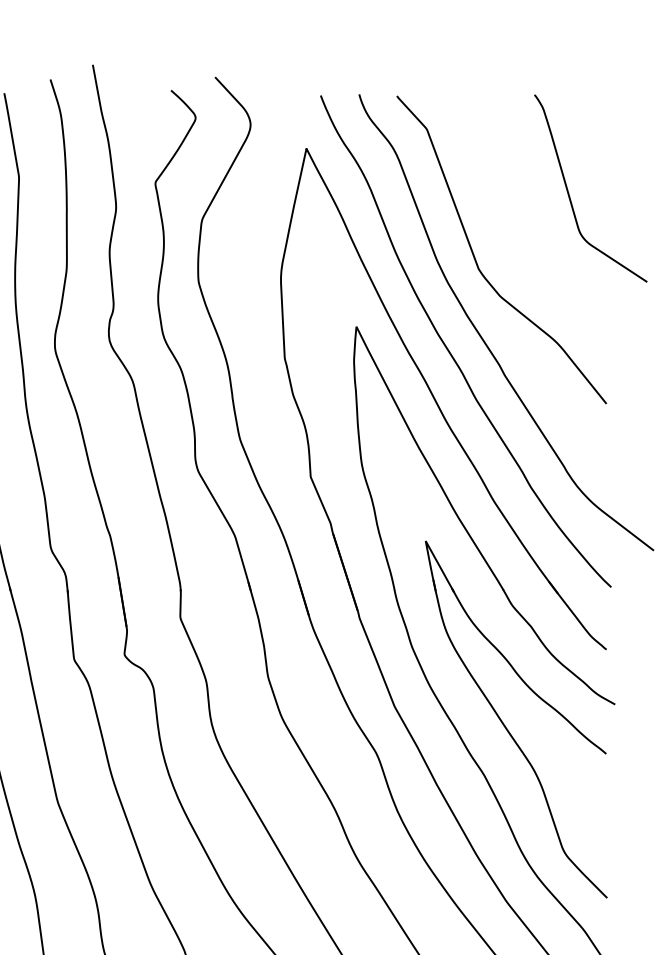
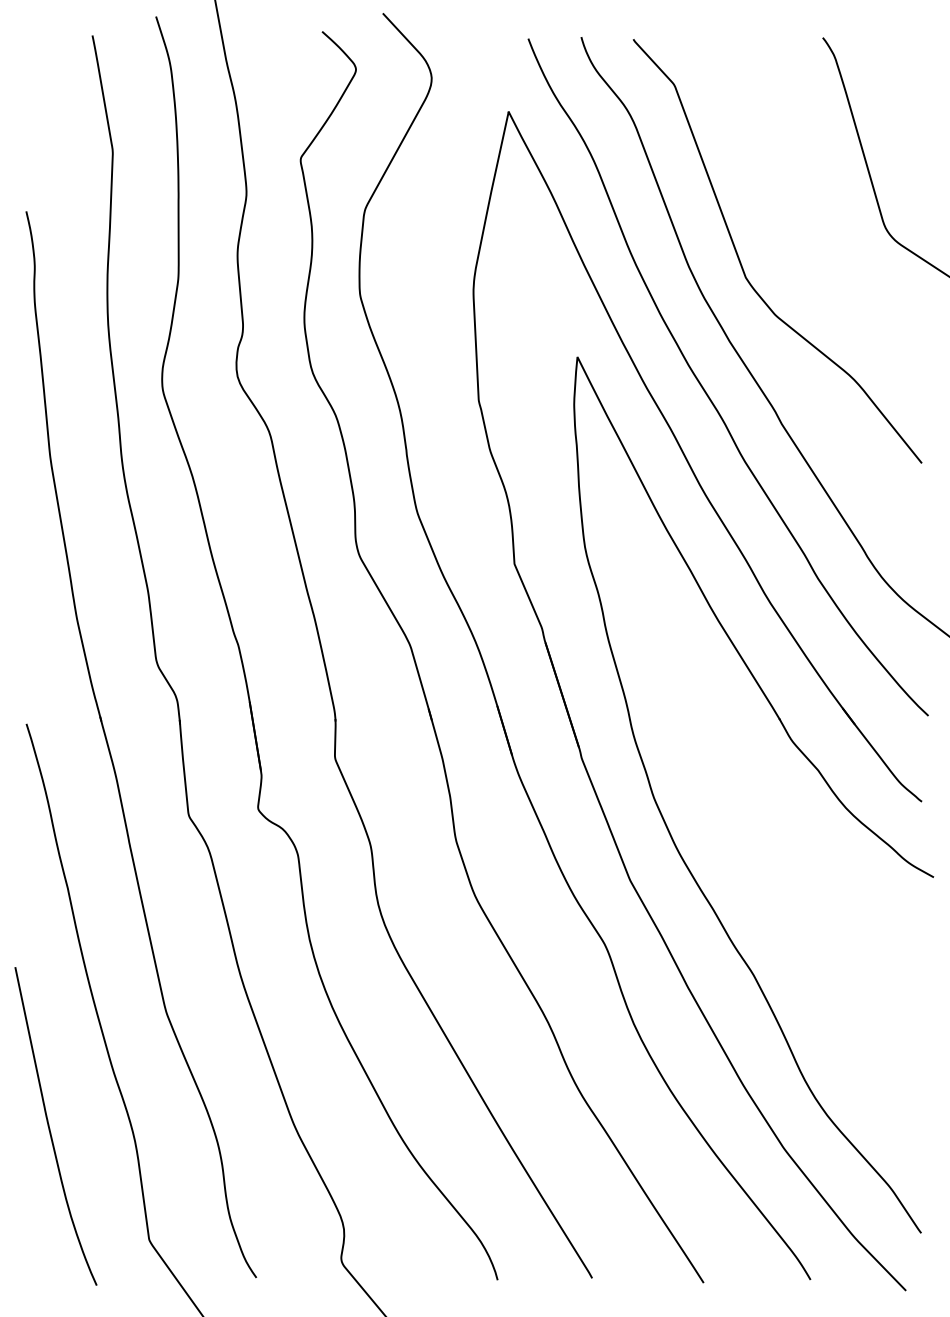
part: (505, 725) -> (782, 906), removed

